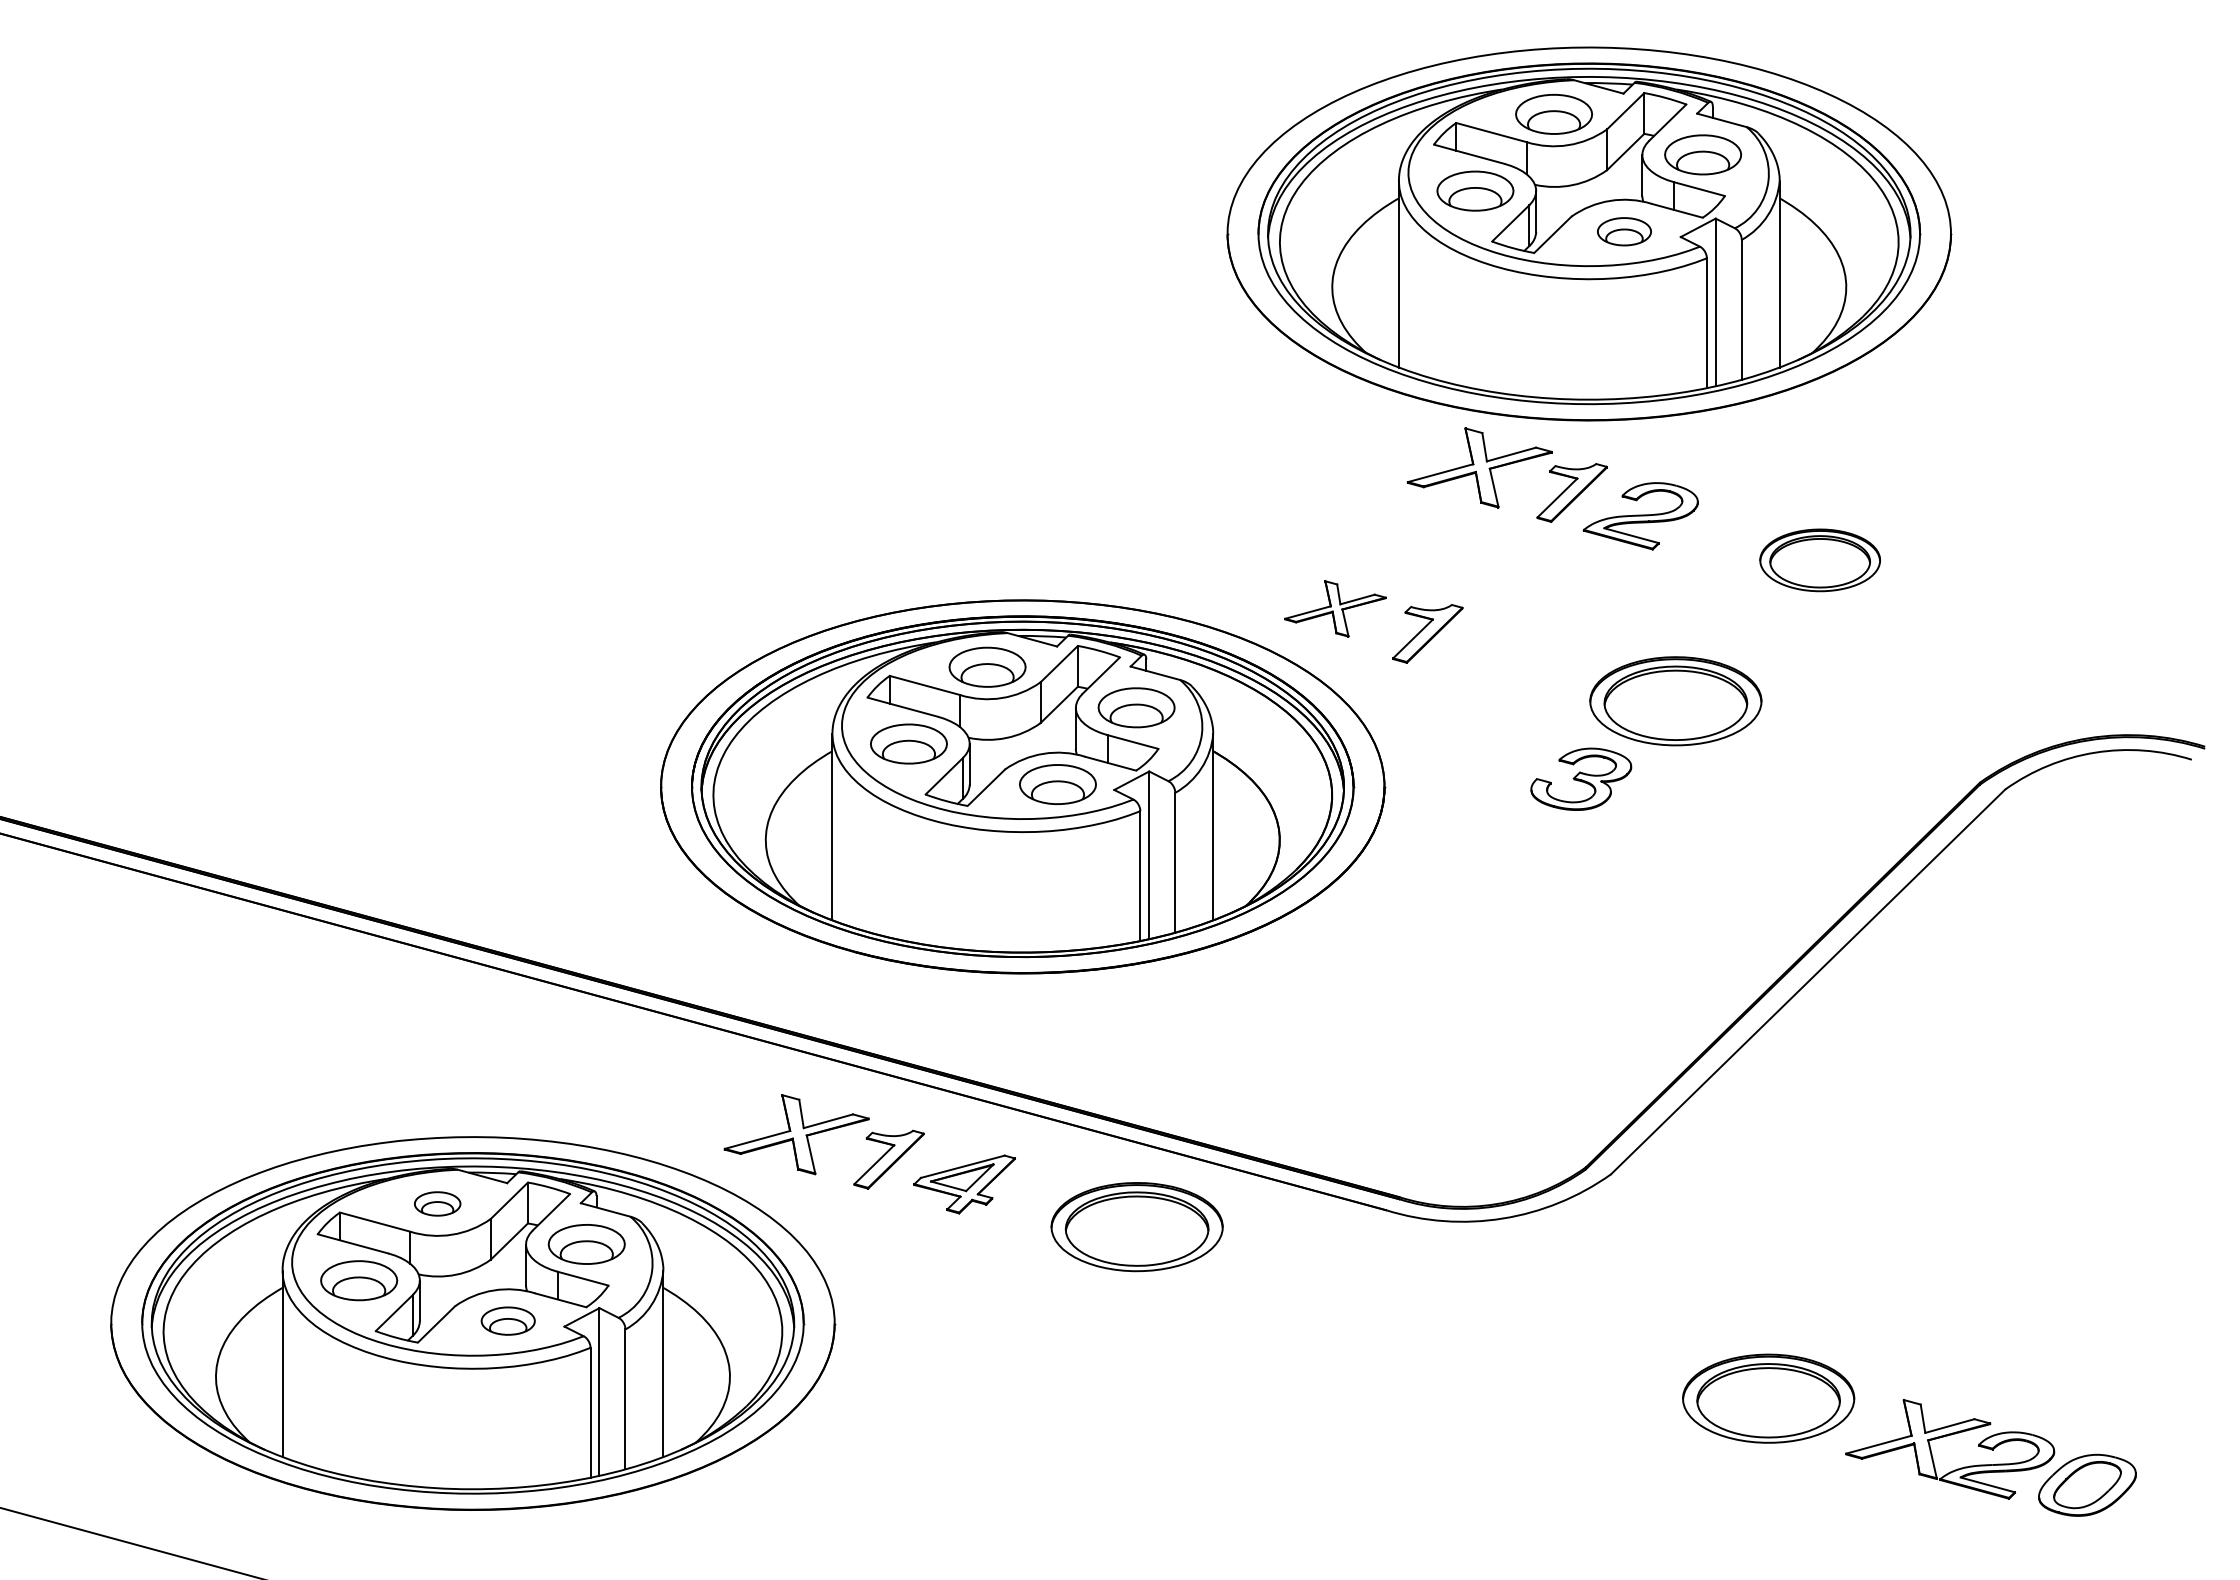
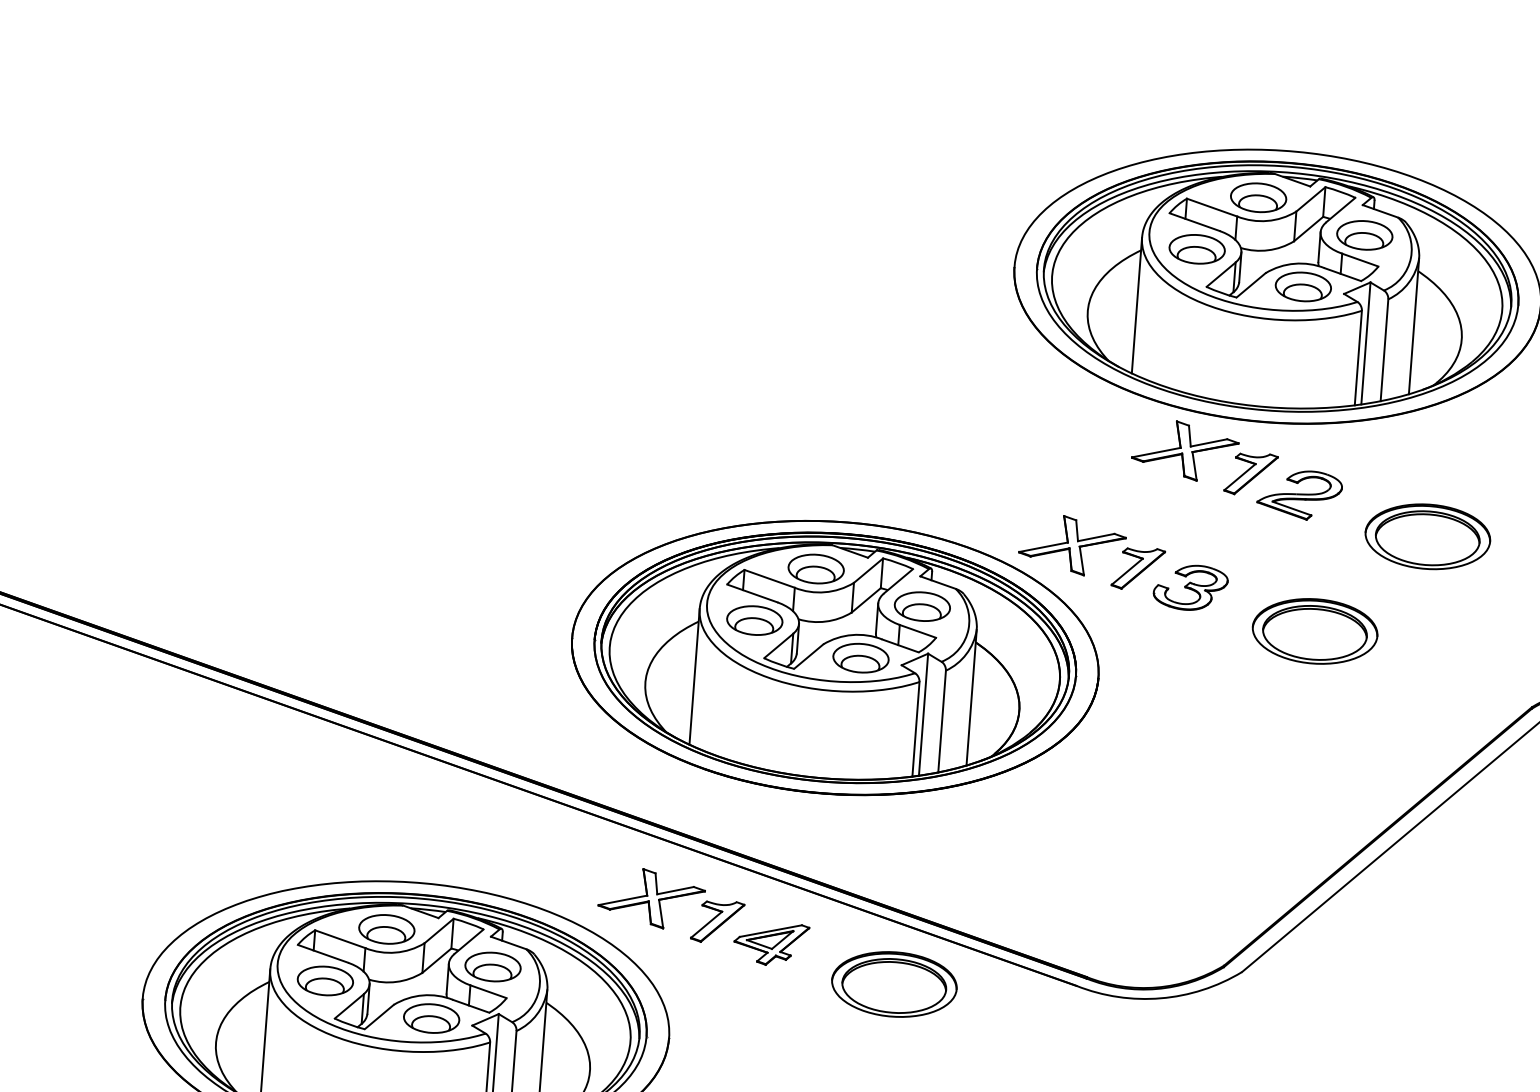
part: (1624, 231) -> (1303, 286), size x1.43
part: (1819, 560) -> (1427, 536), size x1.43
part: (1335, 608) -> (1072, 545), size x1.43
part: (1581, 778) -> (1190, 587), moved
part: (437, 1203) -> (386, 929), size x1.67
part: (508, 1320) -> (431, 1018), size x1.43

